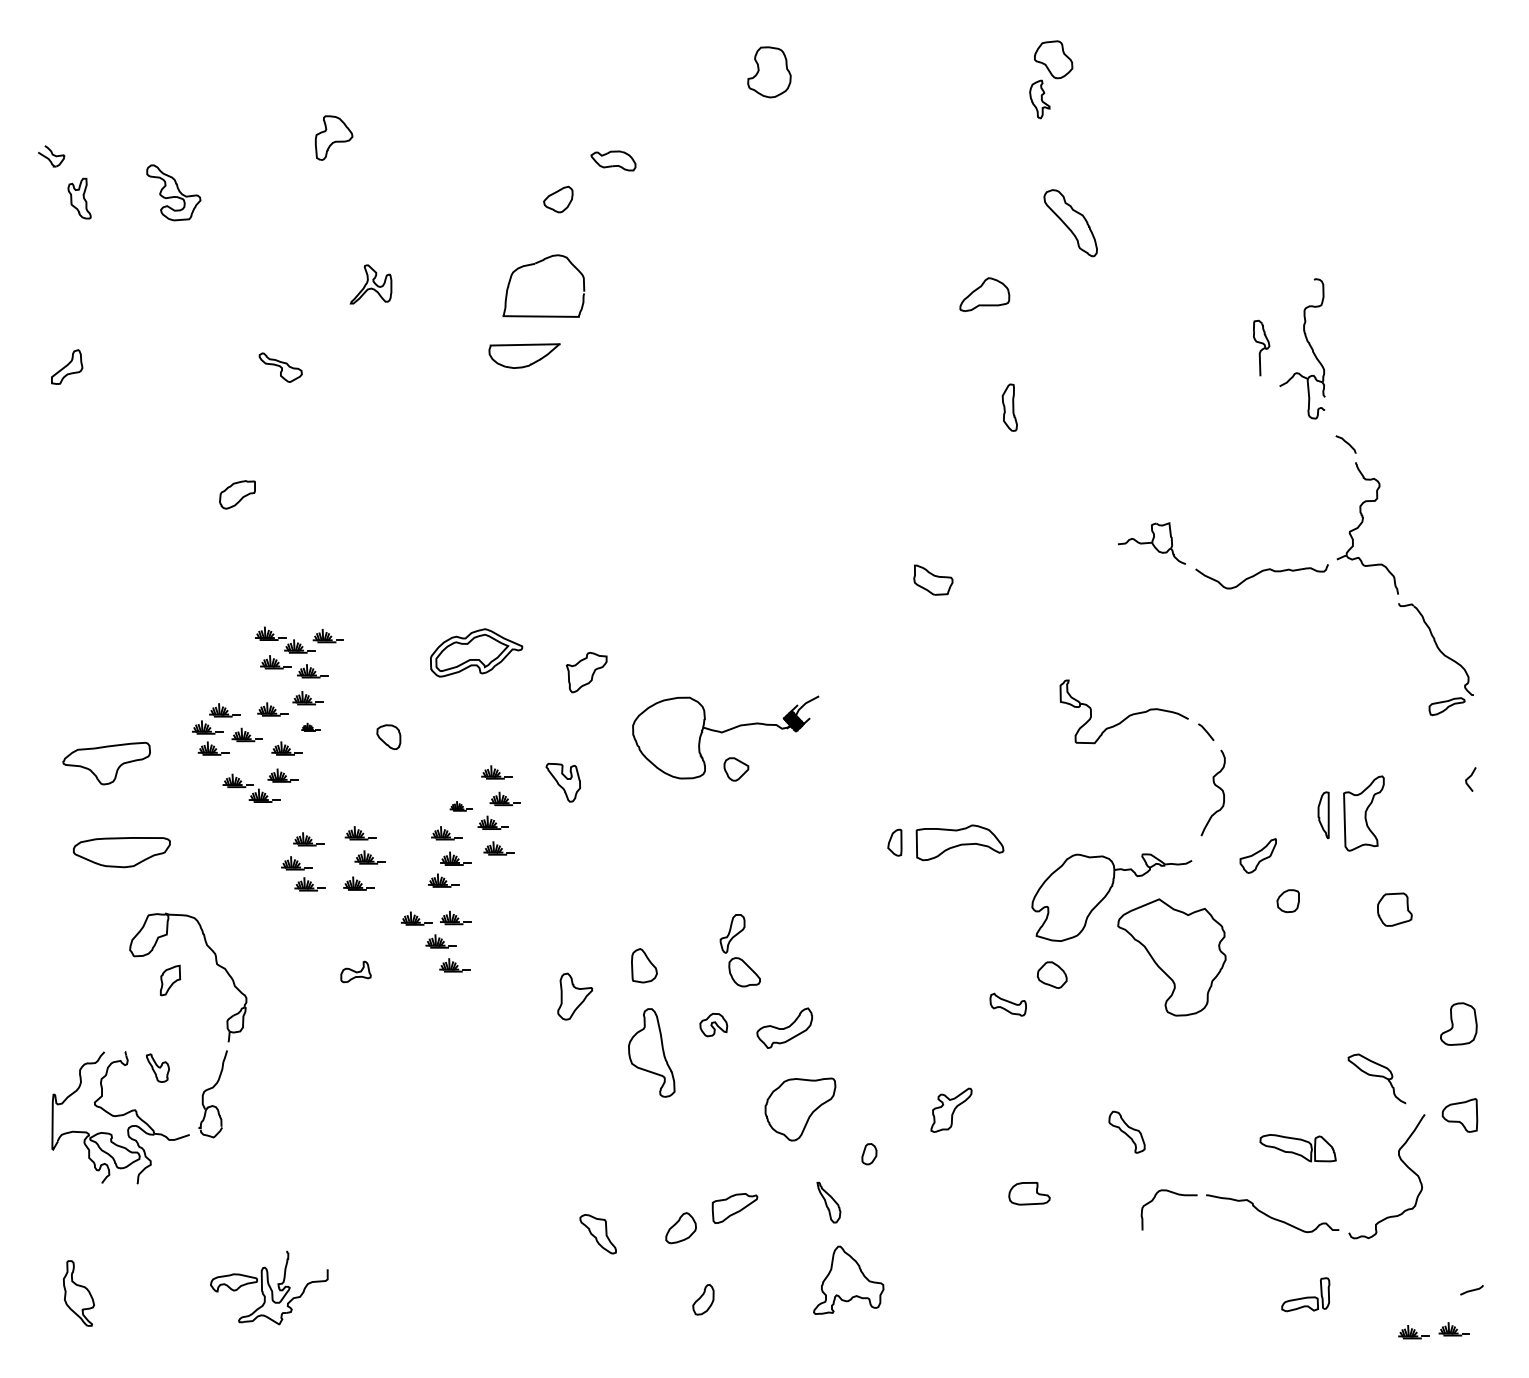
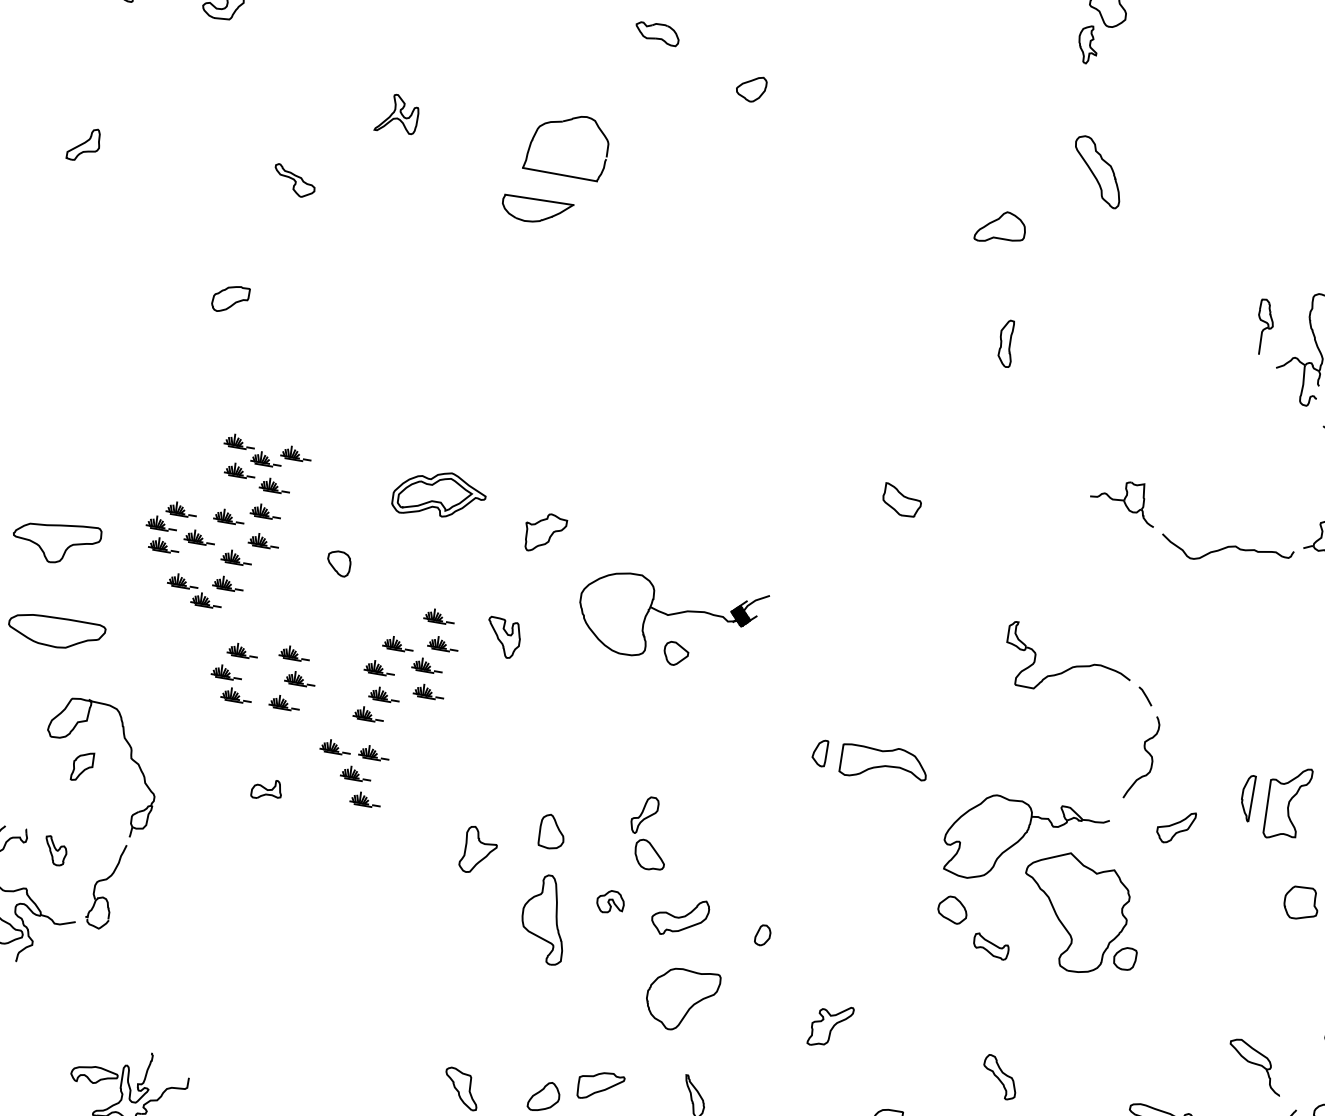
part: (558, 199) -> (751, 88), moved
part: (310, 727) -> (263, 540), size x1.67
part: (460, 806) -> (397, 644), size x1.43
part: (1287, 901) -> (1124, 958), moved
part: (1007, 1004) -> (990, 946), moved
part: (869, 1154) -> (762, 935), moved

